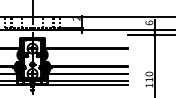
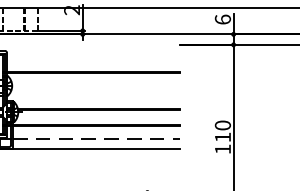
line: (88, 80) -> (96, 138), solid -> dashed

